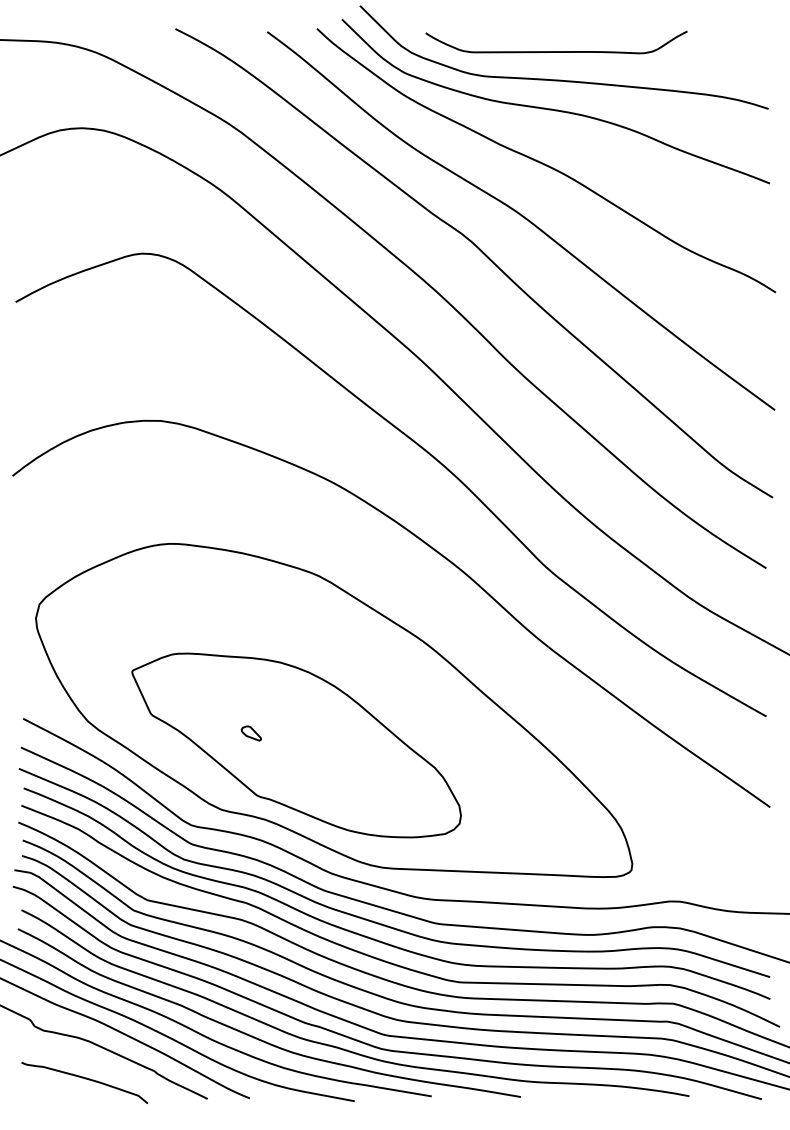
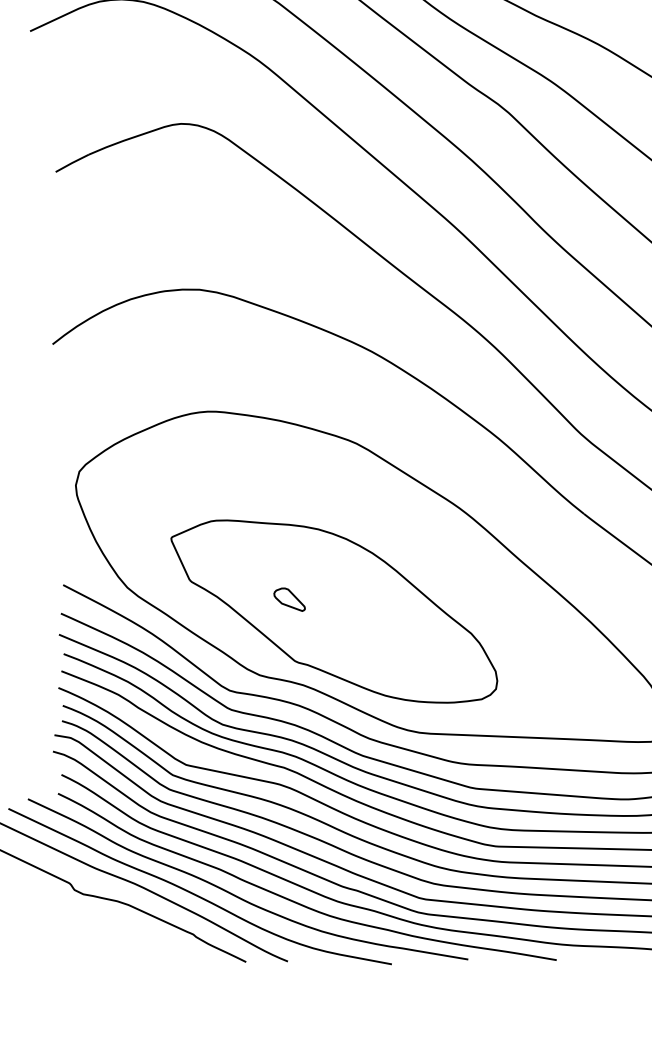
part: (250, 733) -> (288, 599), size x1.6
curve: (85, 1079) -> (124, 942), removed

